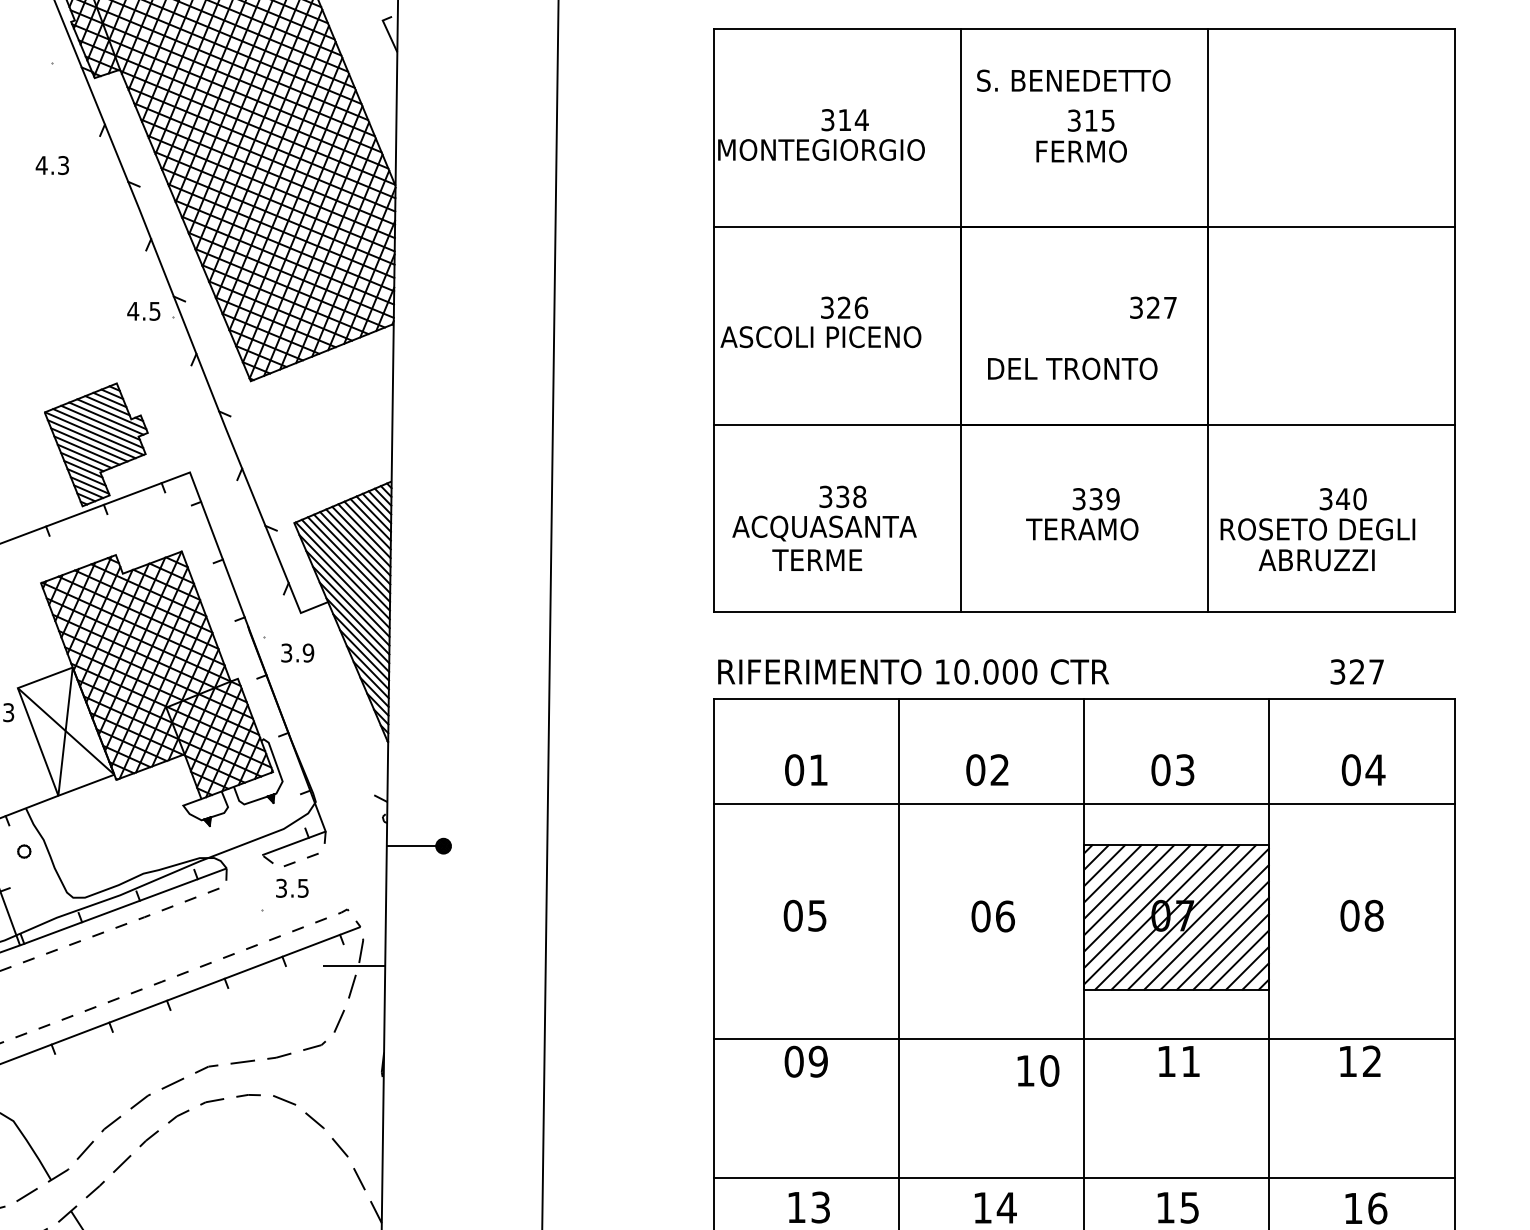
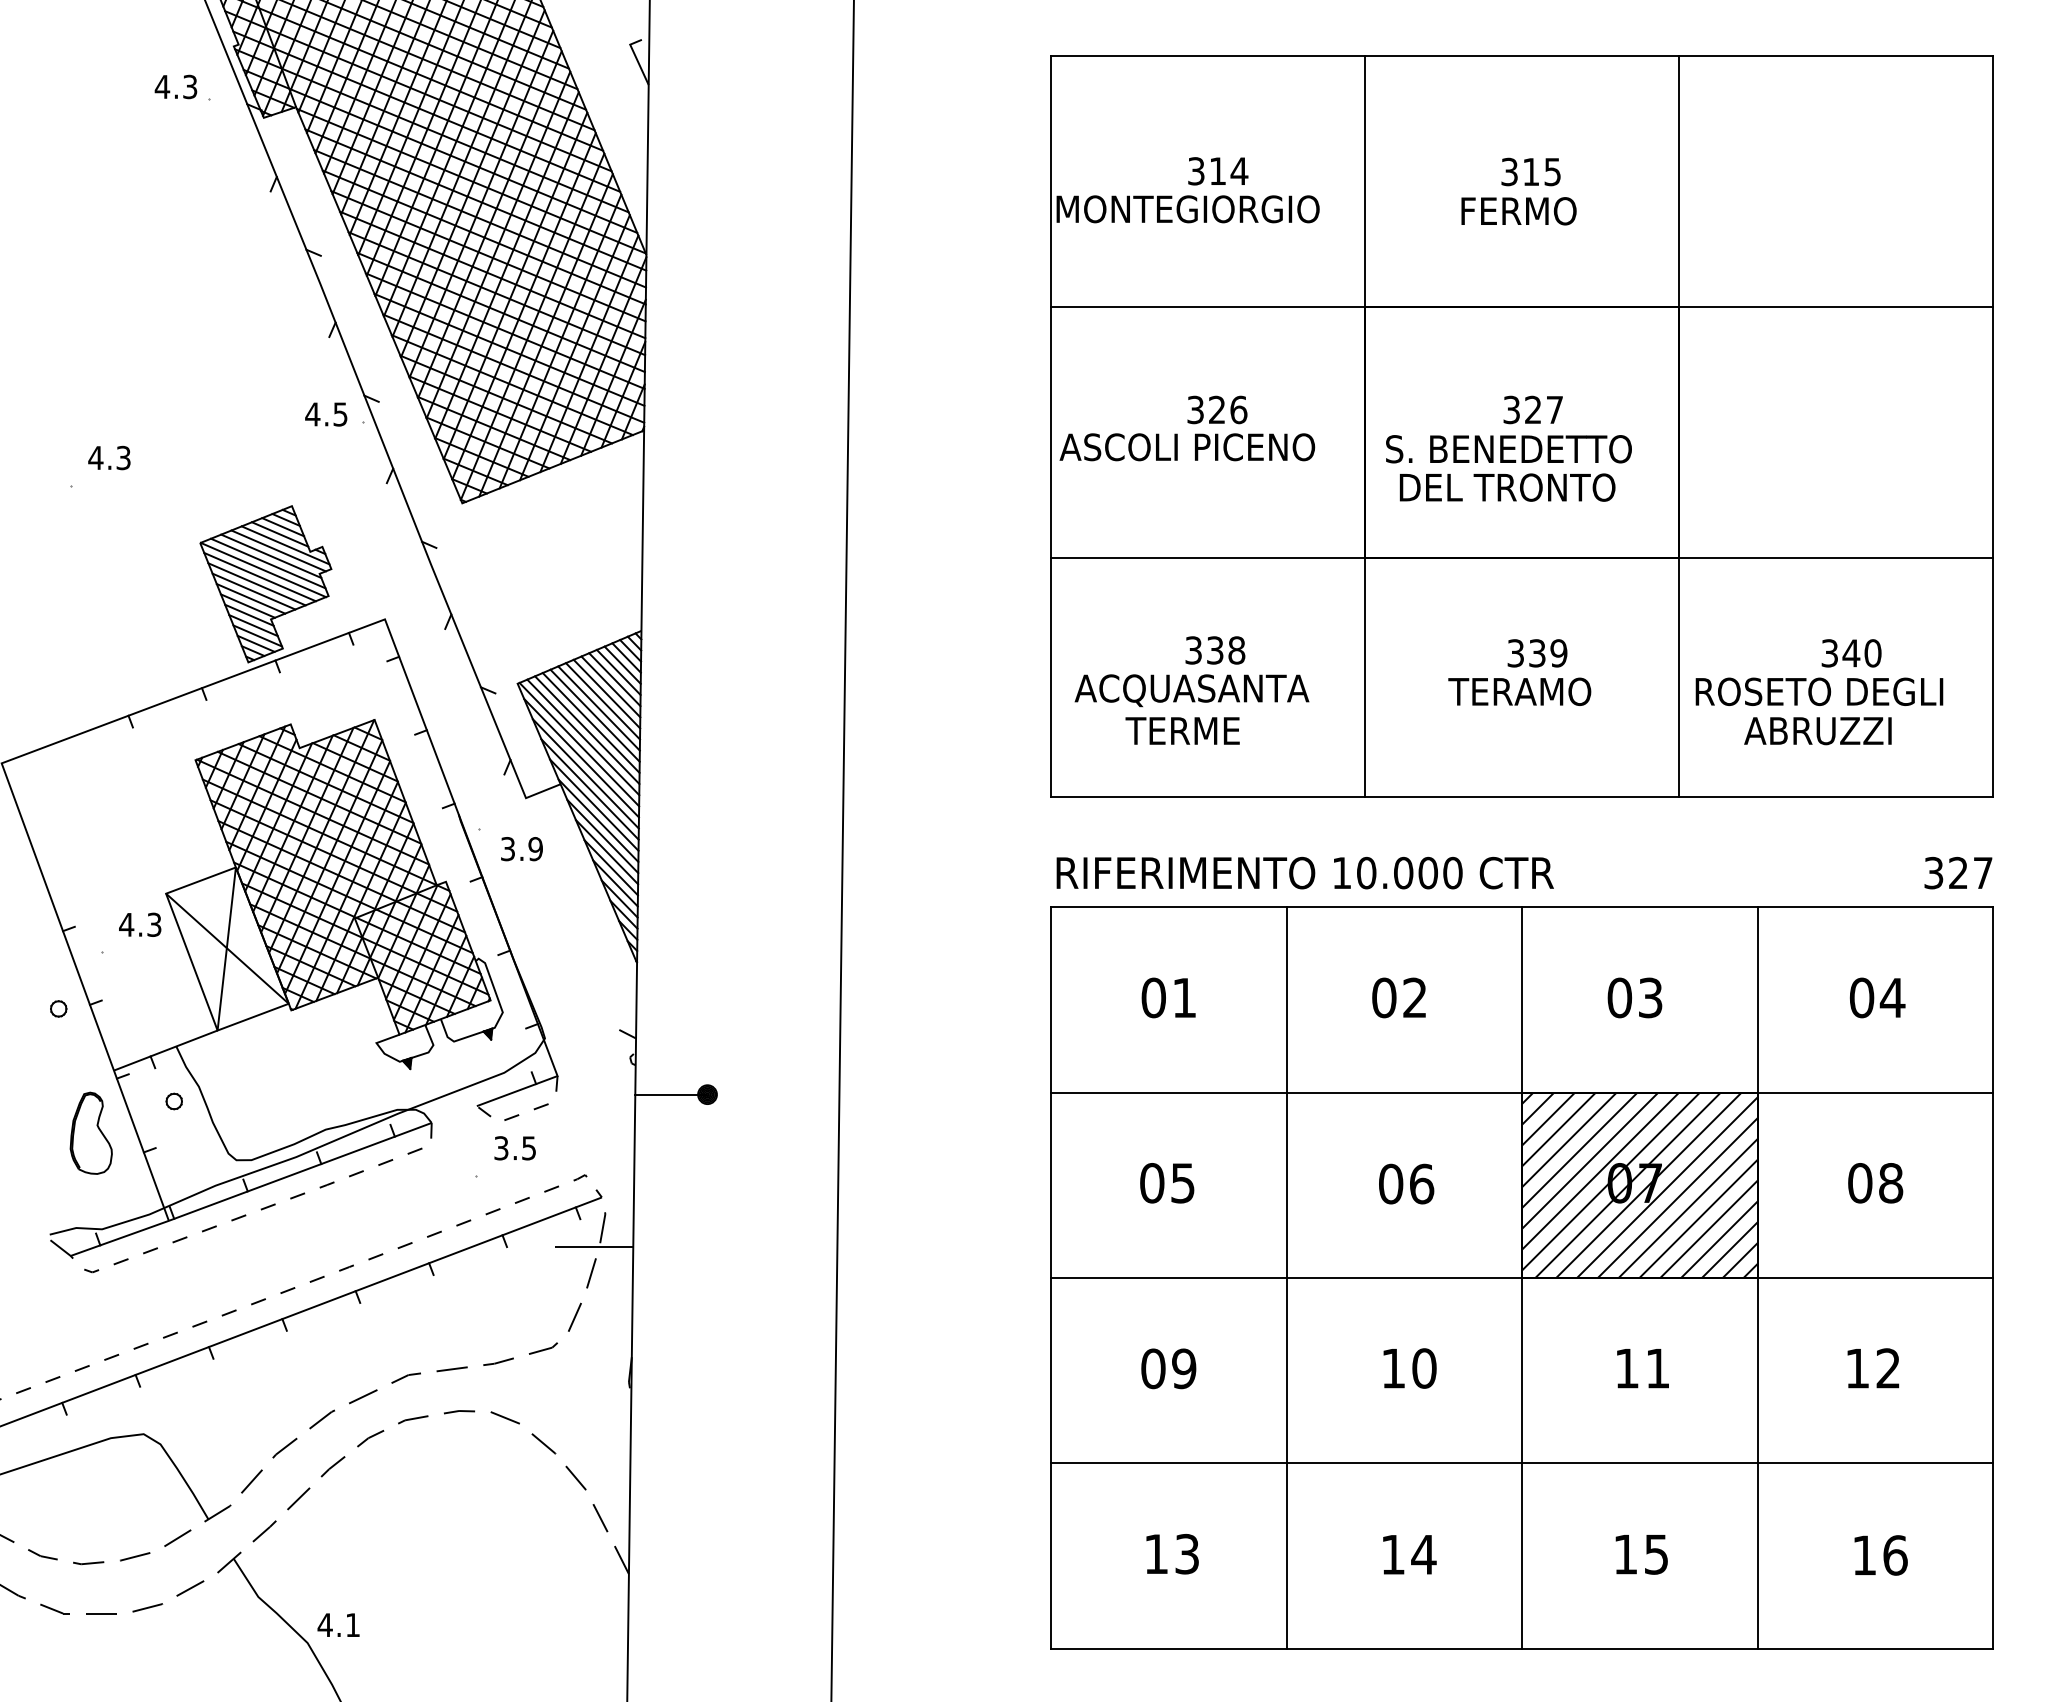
text: (1073, 80) -> (1508, 449), moved
text: (52, 165) -> (175, 86), moved
text: (1152, 307) -> (1532, 409), moved
text: (1357, 671) -> (1958, 872), moved
line: (1084, 803) -> (1522, 1092), moved
line: (1084, 1038) -> (1522, 1277), moved
text: (1038, 1070) -> (1409, 1368), moved
line: (1084, 1178) -> (1522, 1463), moved

